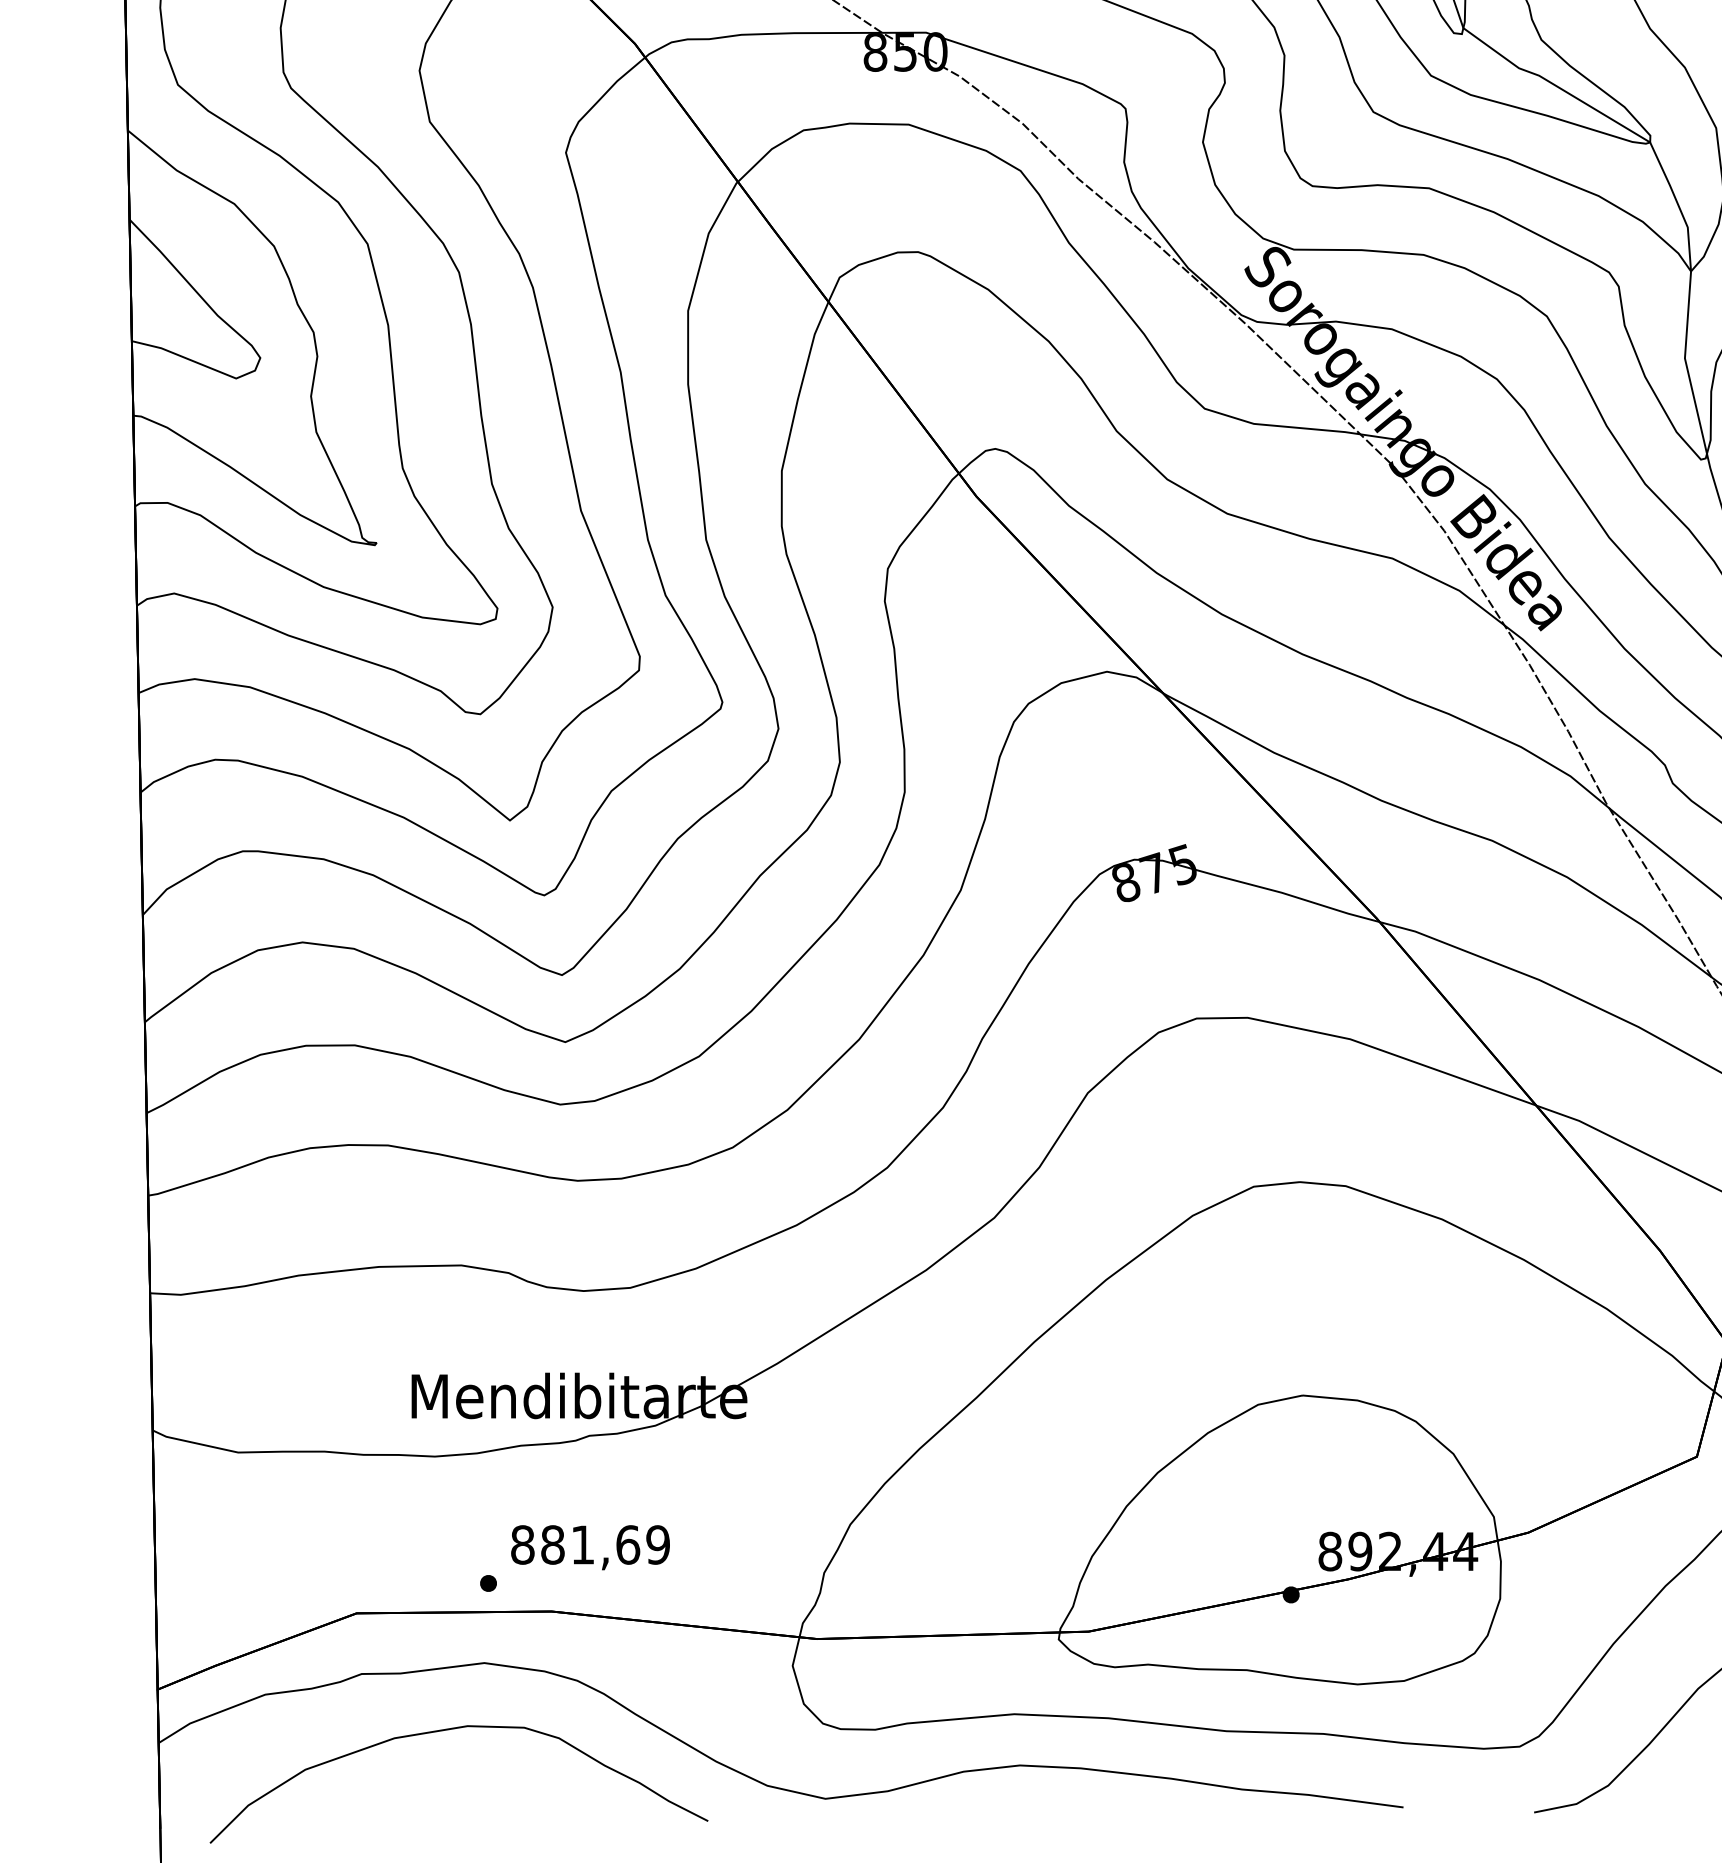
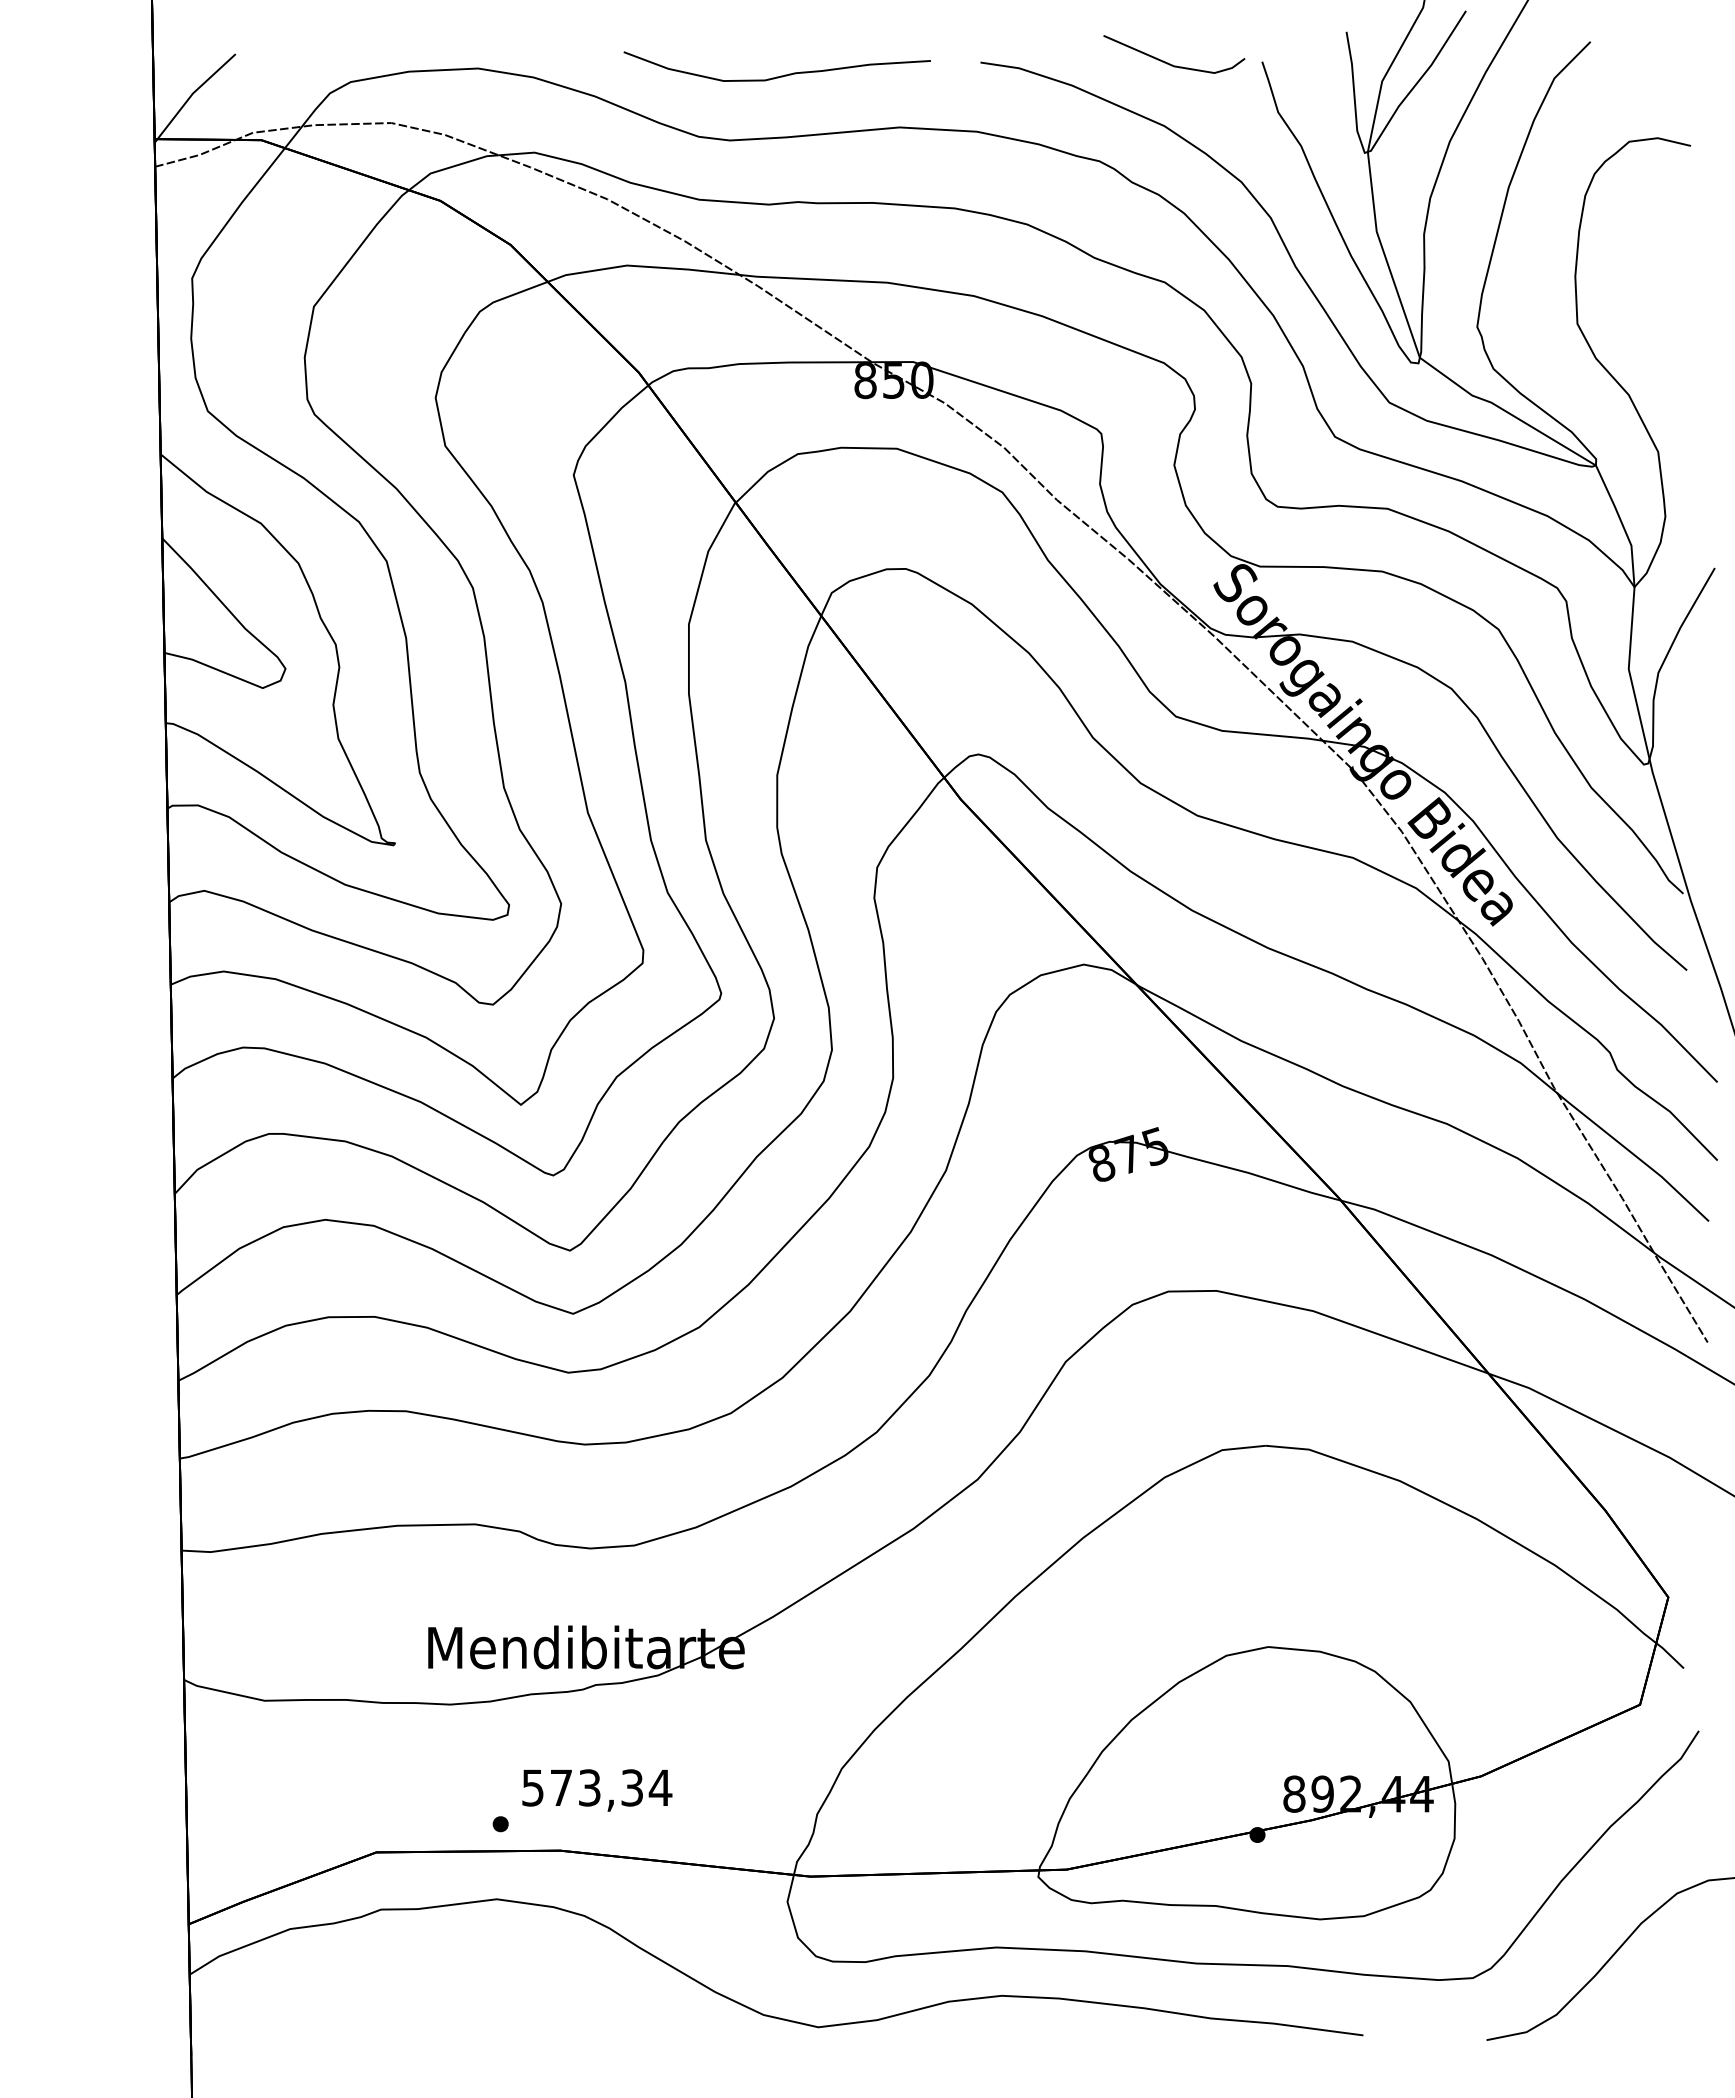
text: (591, 1544) -> (597, 1787), 881,69 -> 573,34
curve: (452, 1730) -> (466, 1962), removed

